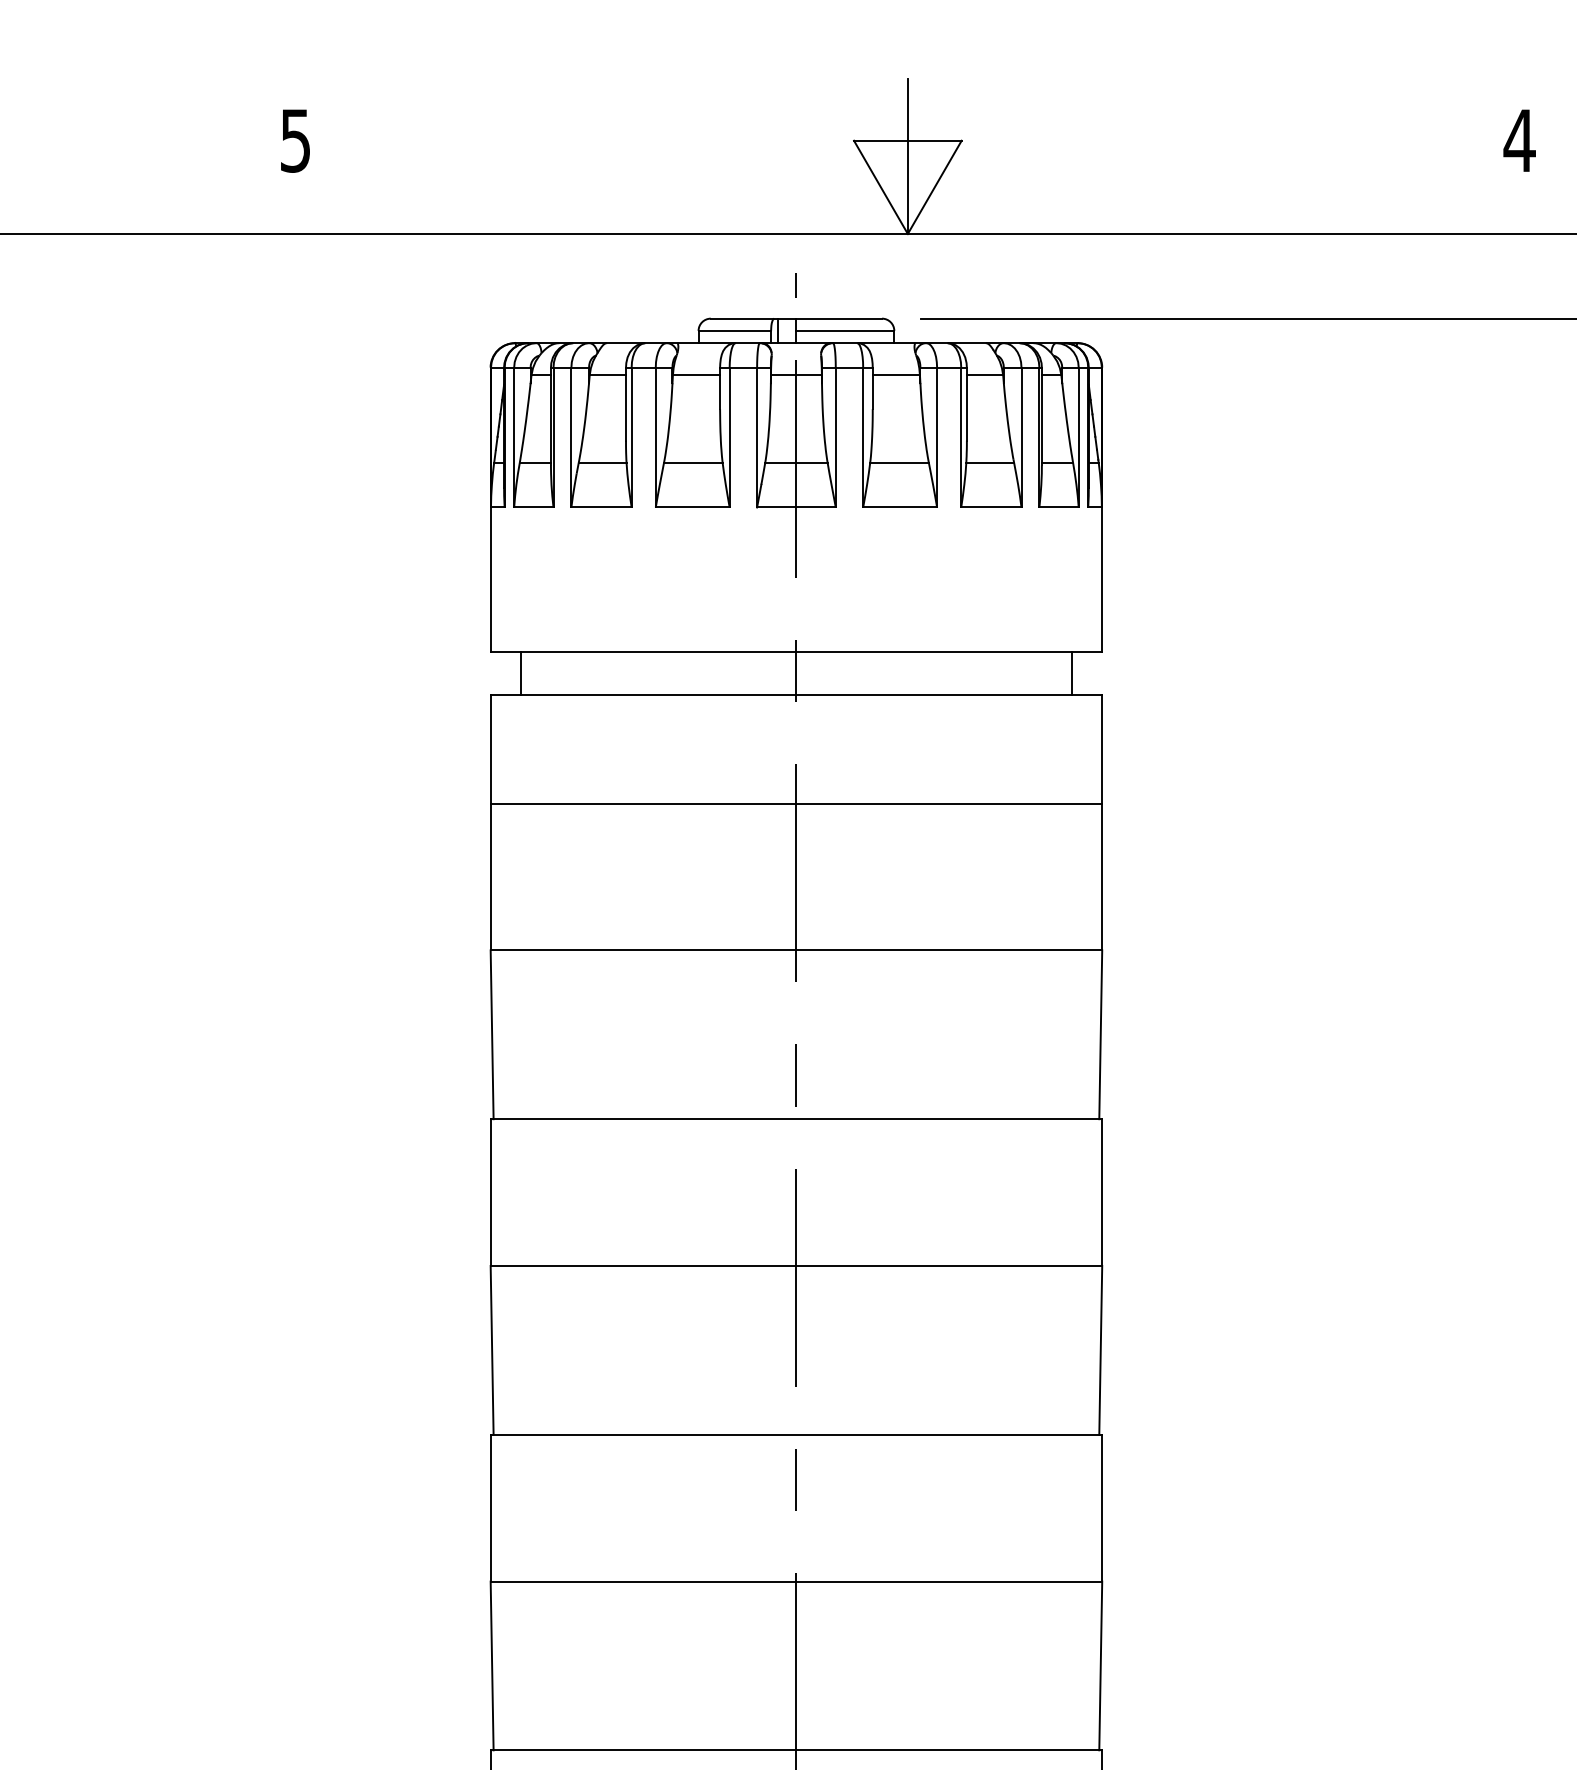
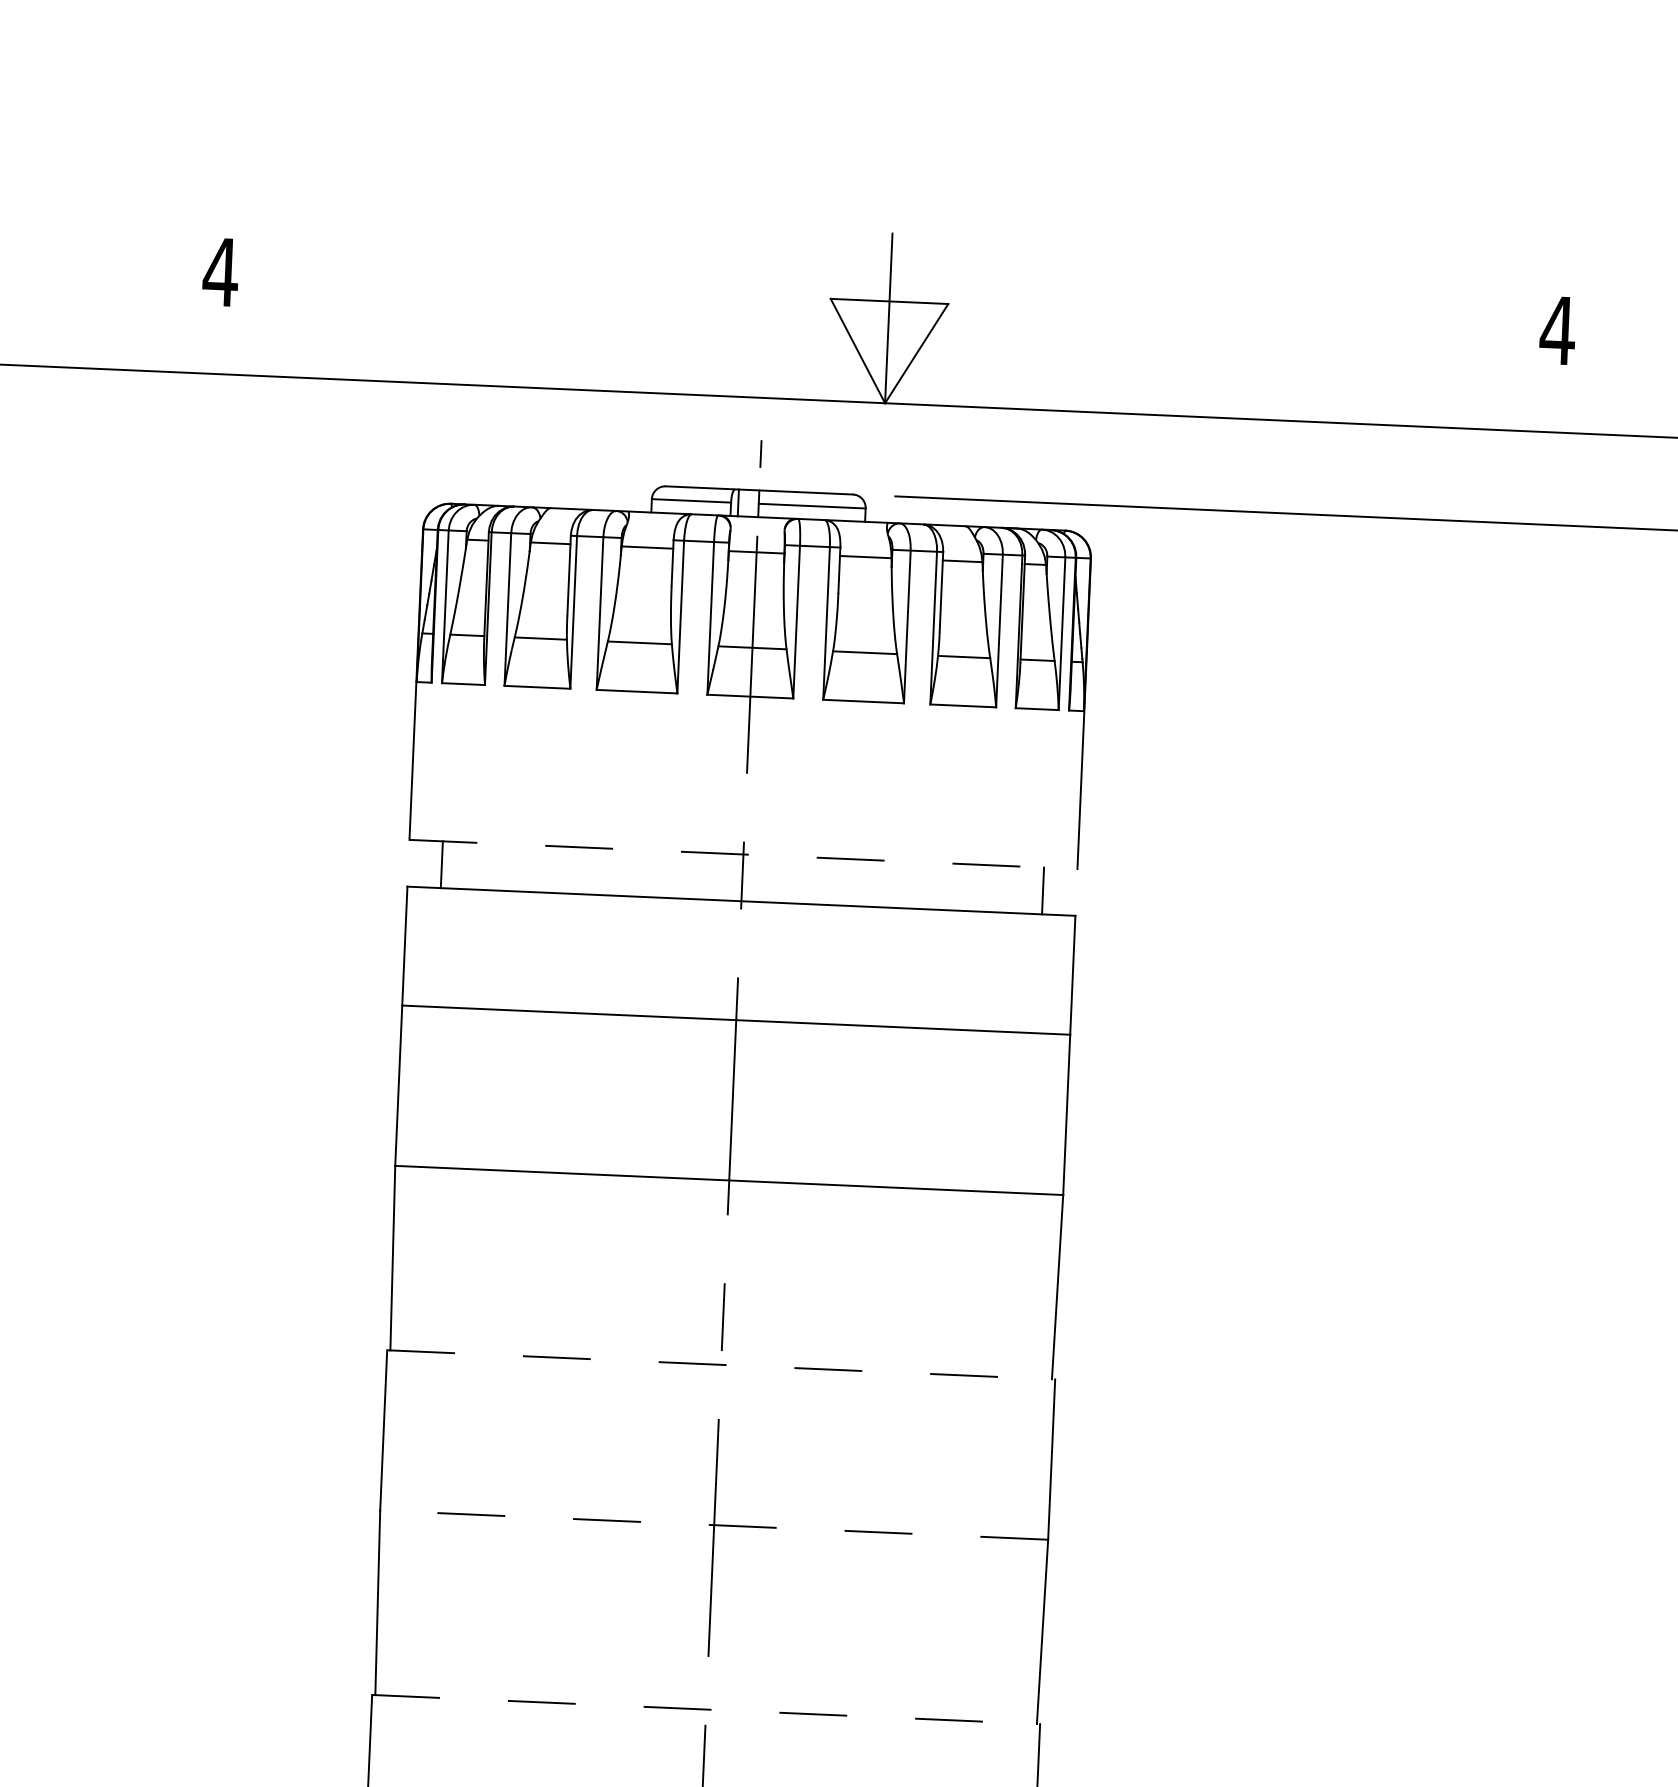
text: (295, 140) -> (220, 271), 5 -> 4
line: (796, 651) -> (743, 853), solid -> dashed
line: (796, 1119) -> (721, 1365), solid -> dashed
line: (796, 1265) -> (714, 1524), solid -> dashed
line: (796, 1434) -> (706, 1709), solid -> dashed

